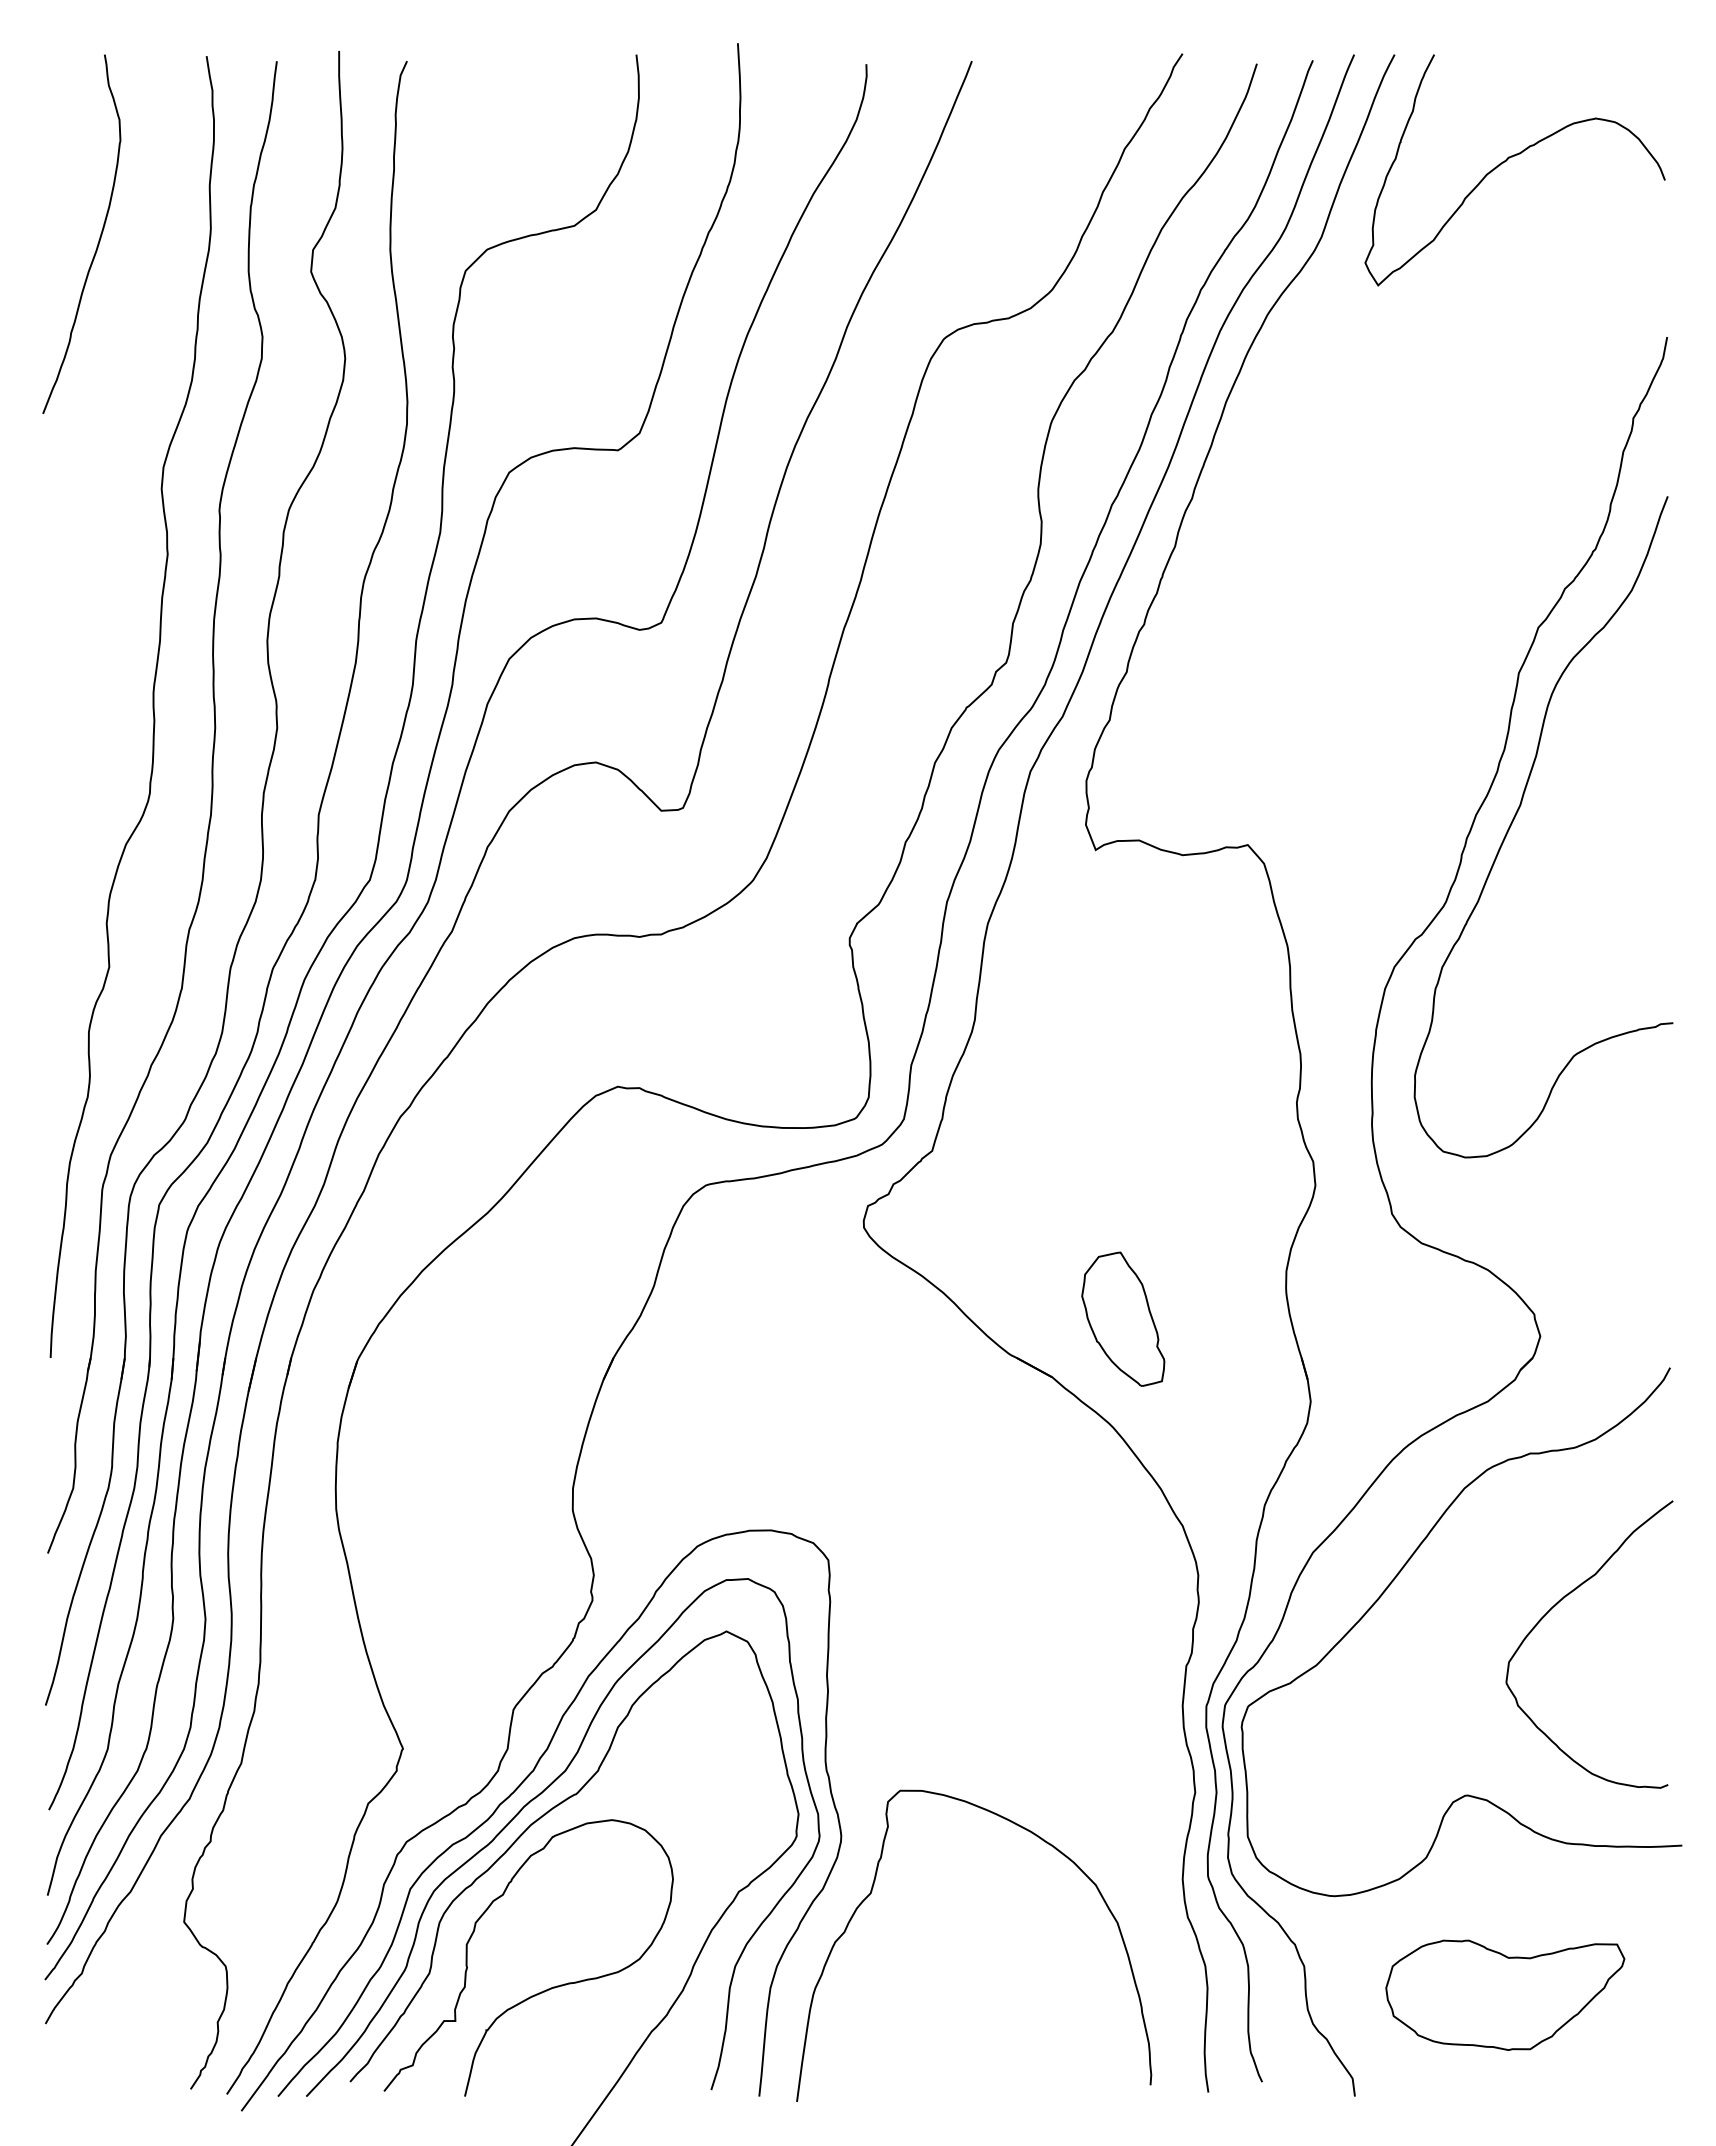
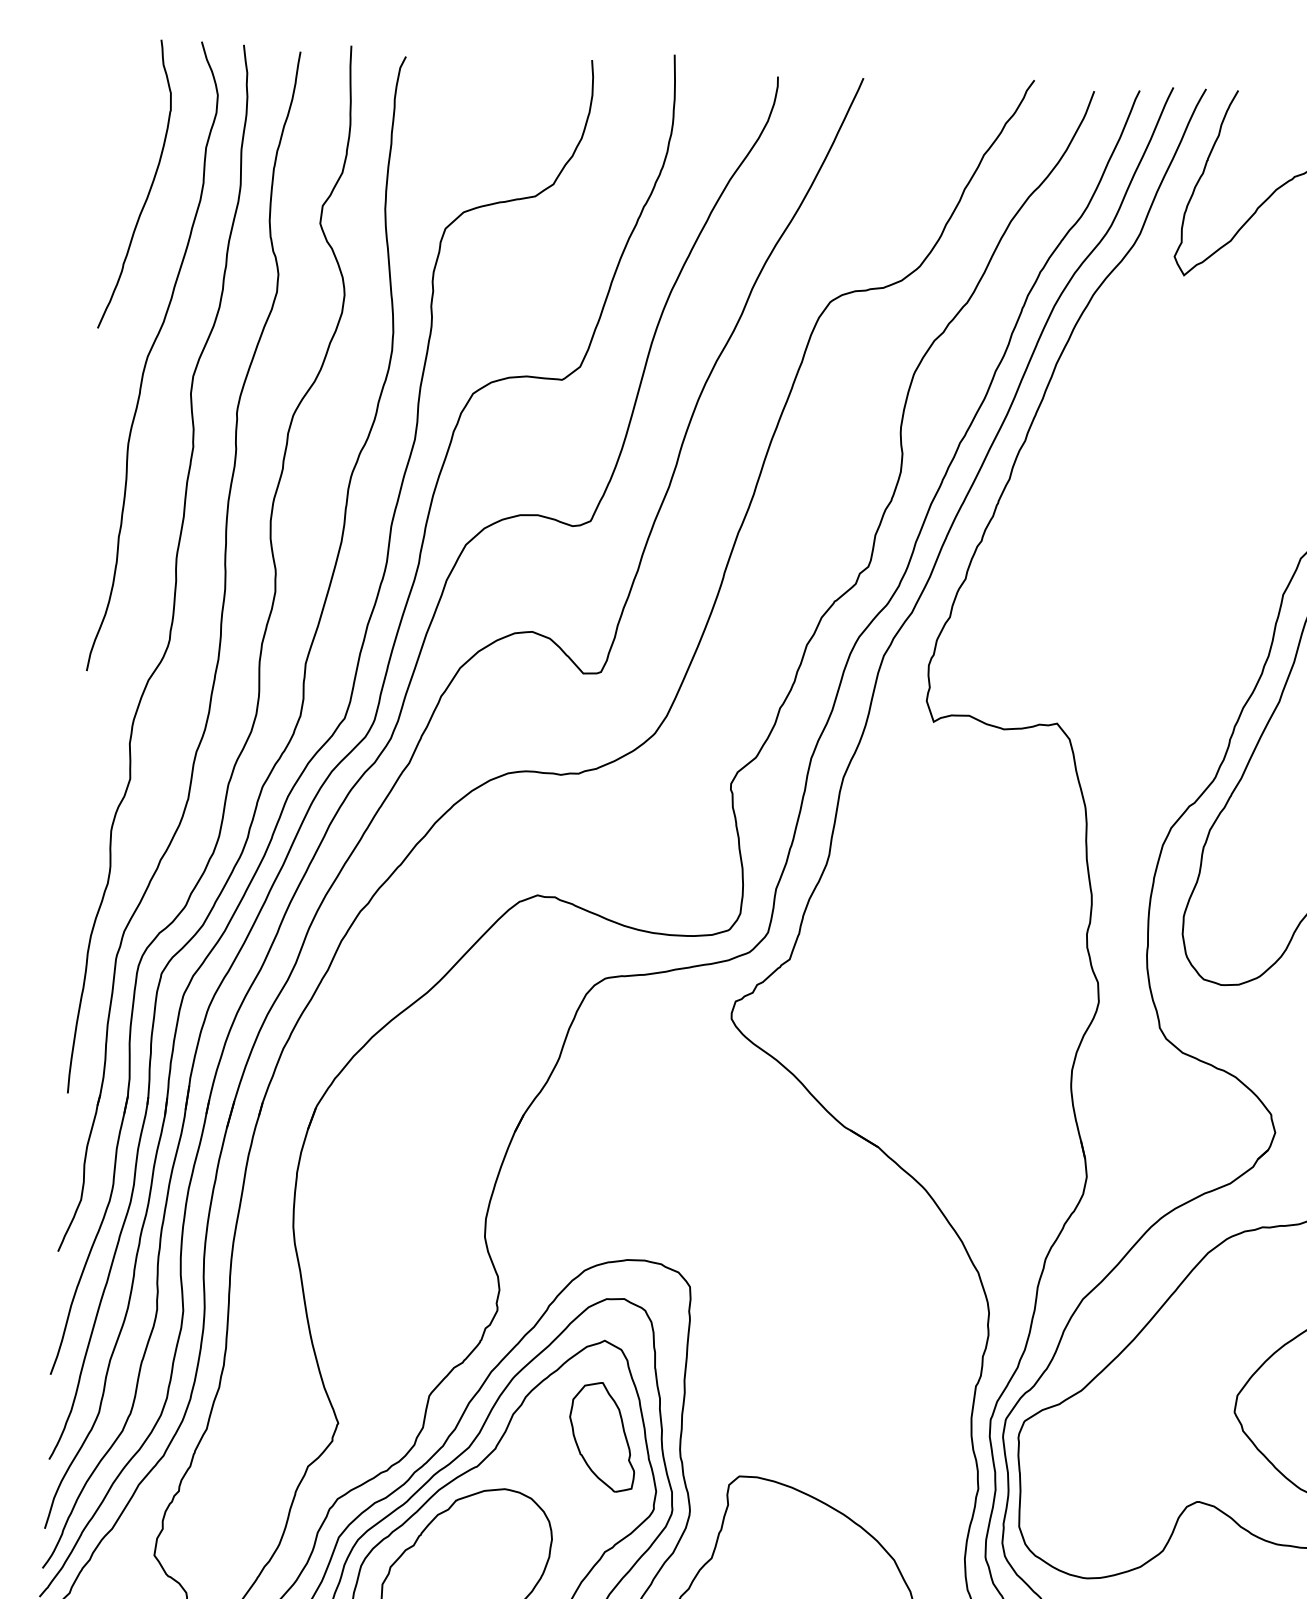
curve: (108, 443) -> (149, 354), added
part: (1123, 1318) -> (602, 1436), moved

